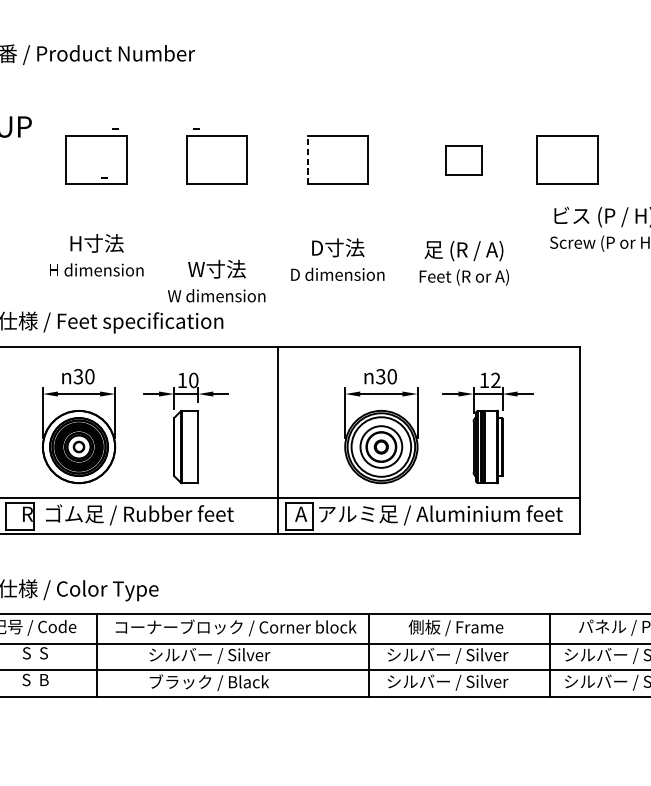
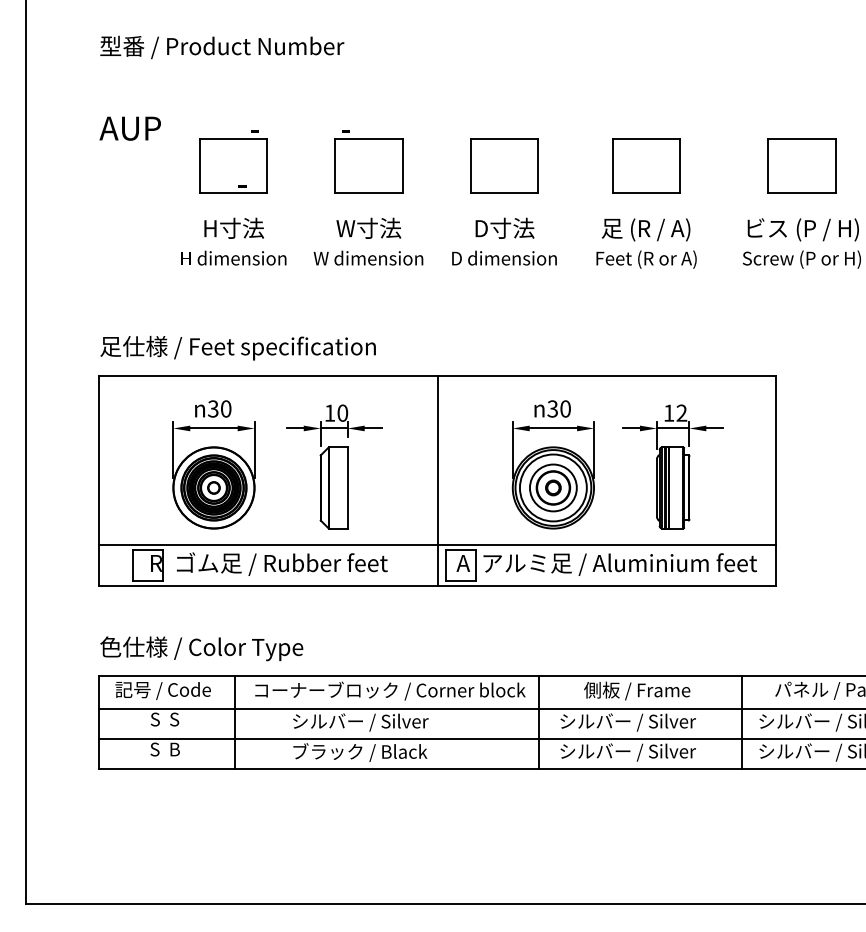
line: (307, 159) -> (470, 165), dashed -> solid
part: (464, 159) -> (646, 165), size x1.67
part: (566, 159) -> (801, 165), moved
text: (96, 255) -> (233, 241), moved
text: (337, 259) -> (504, 241), moved
text: (464, 263) -> (646, 243), moved
text: (216, 280) -> (368, 241), moved

